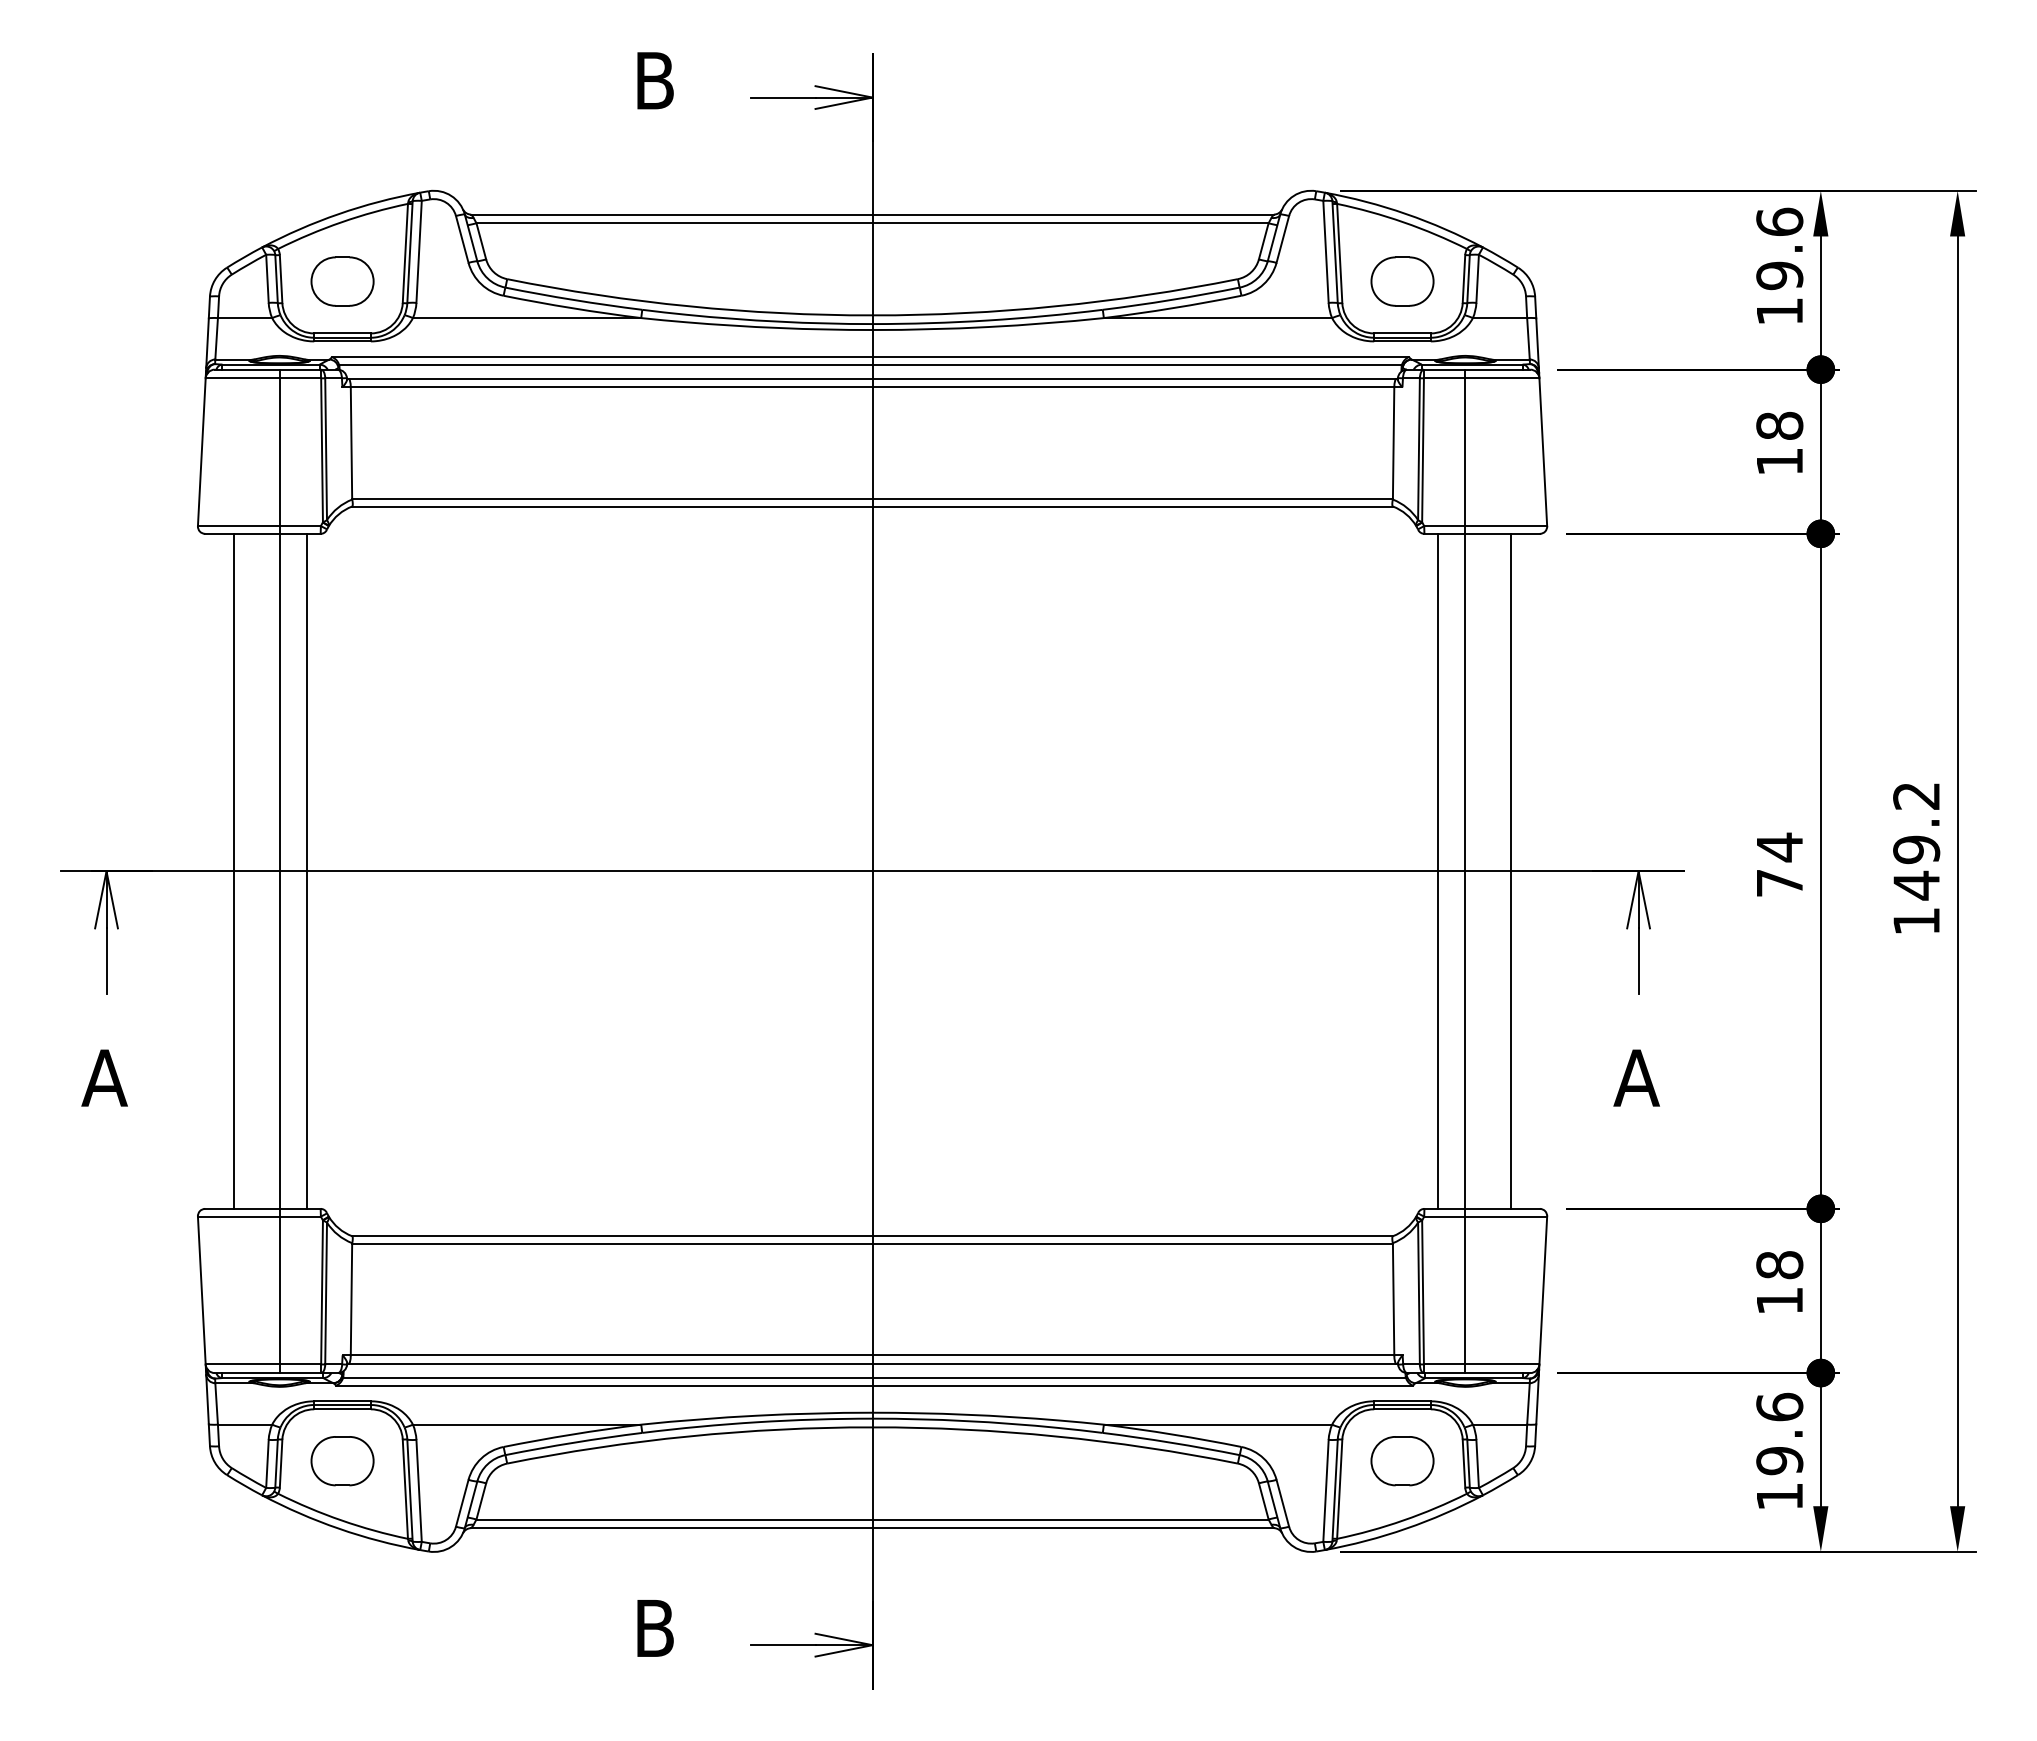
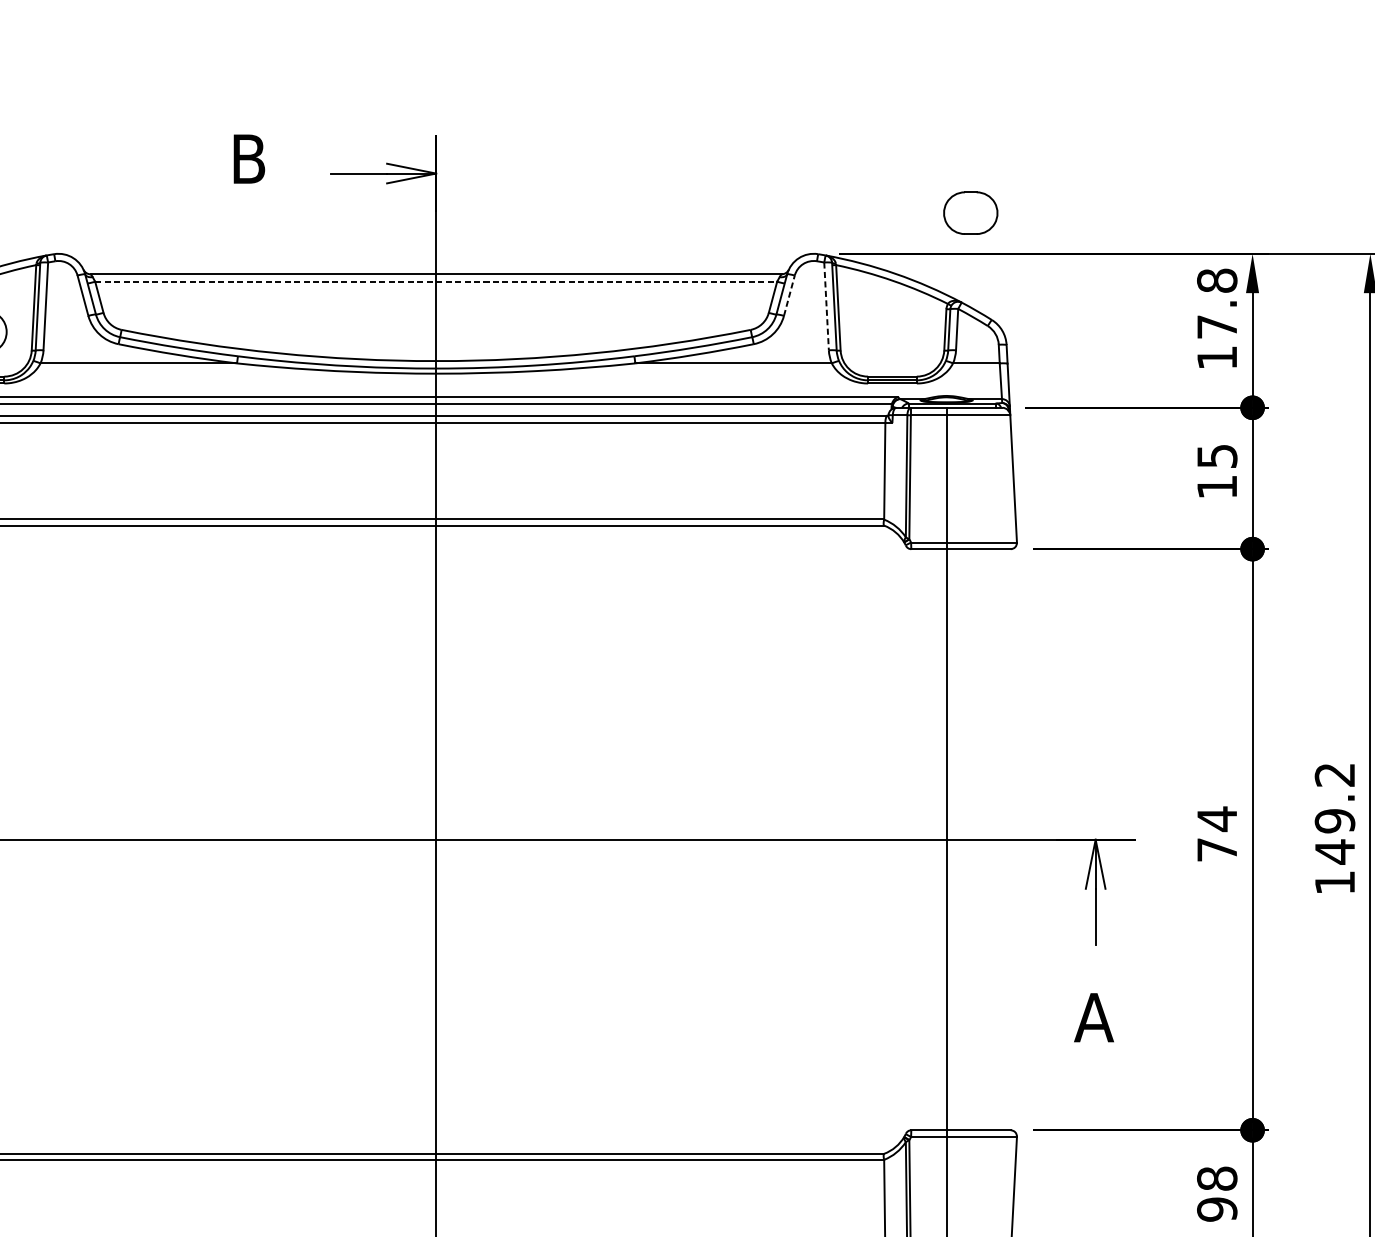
line: (873, 223) -> (437, 281), solid -> dashed
line: (1282, 238) -> (789, 294), solid -> dashed
text: (1779, 248) -> (1216, 303), 19.6 -> 17.8
line: (1326, 252) -> (827, 306), solid -> dashed
part: (1402, 281) -> (970, 213), moved
text: (1779, 425) -> (1216, 455), 18 -> 15
line: (1438, 870) -> (923, 838), removed
line: (1511, 870) -> (986, 838), removed
text: (1779, 1301) -> (1216, 1210), 18 -> 98

